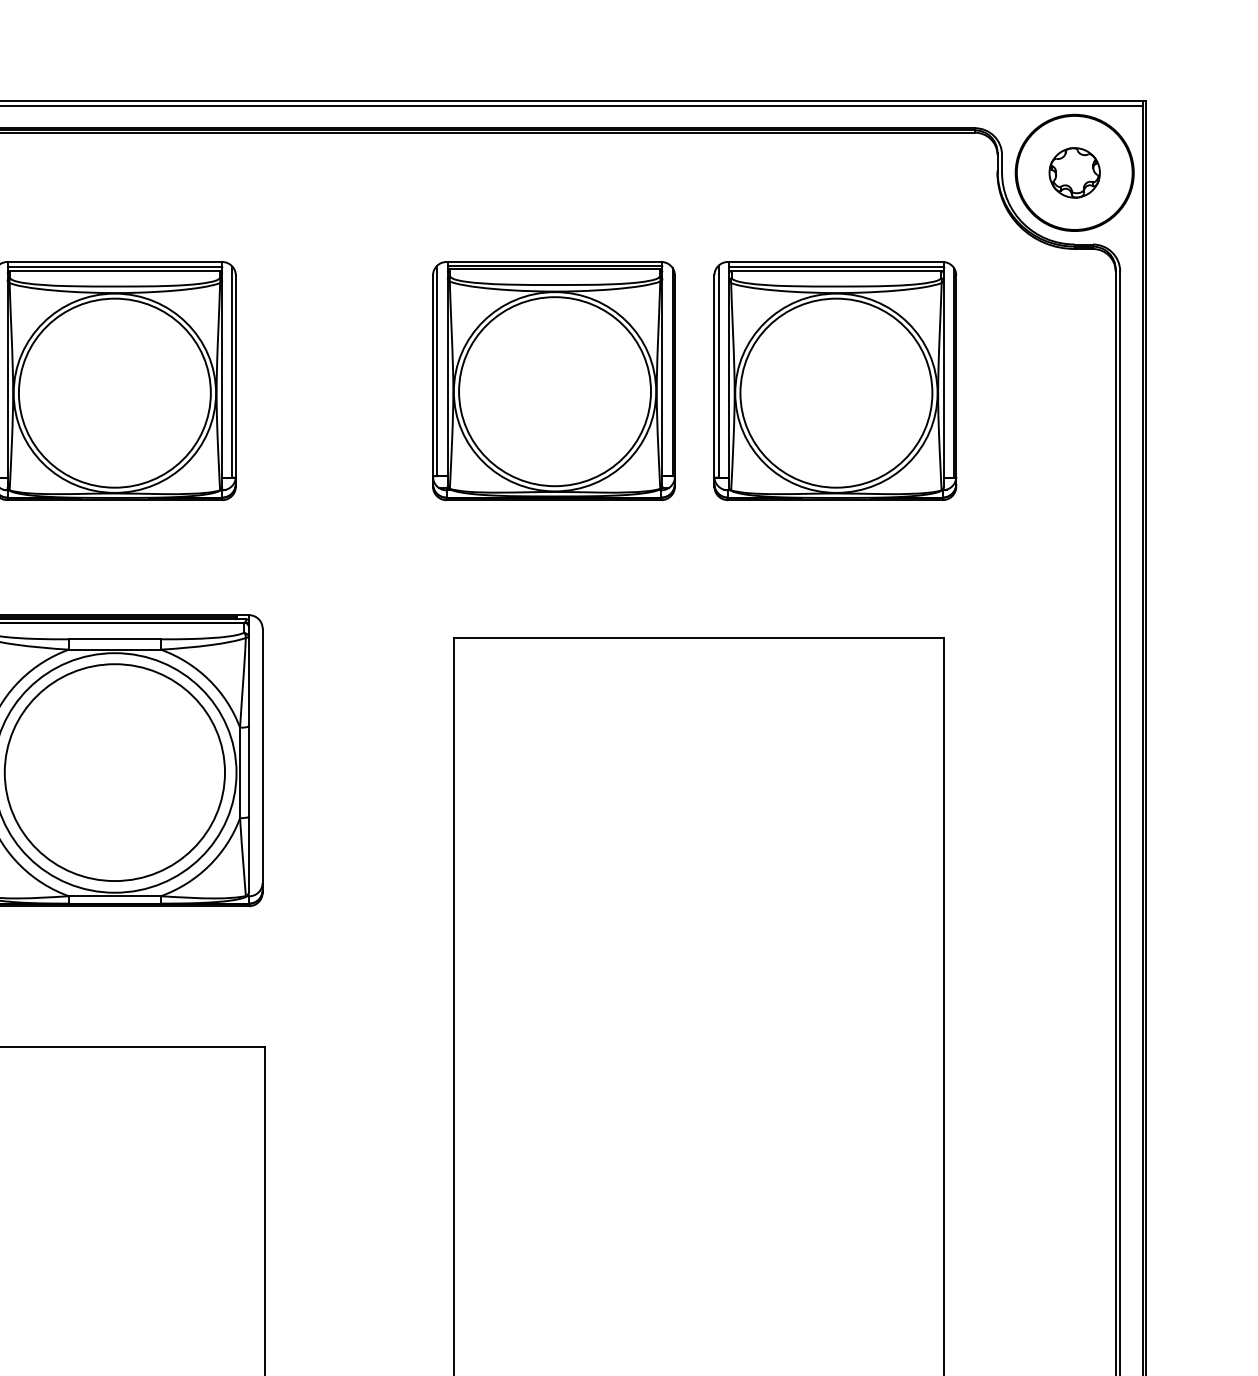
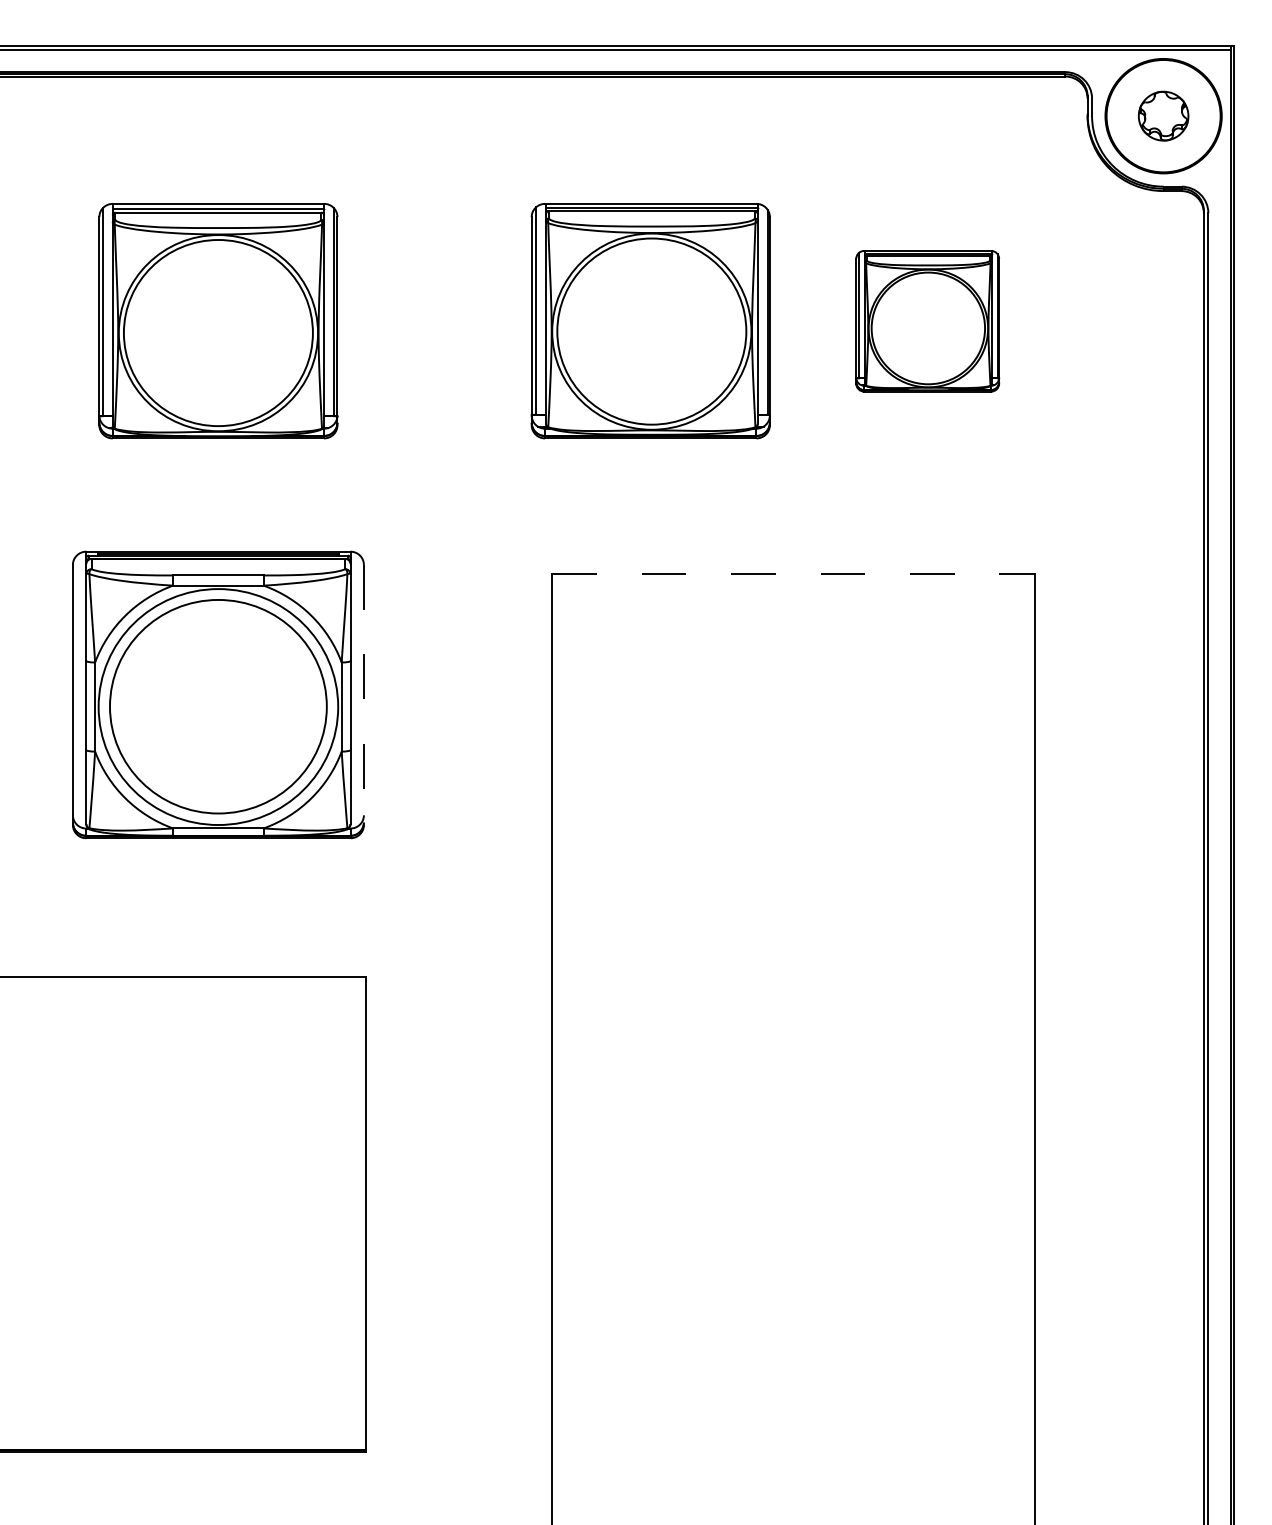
part: (834, 381) -> (927, 321), size x0.6
line: (698, 638) -> (793, 574), solid -> dashed
line: (262, 761) -> (363, 695), solid -> dashed

